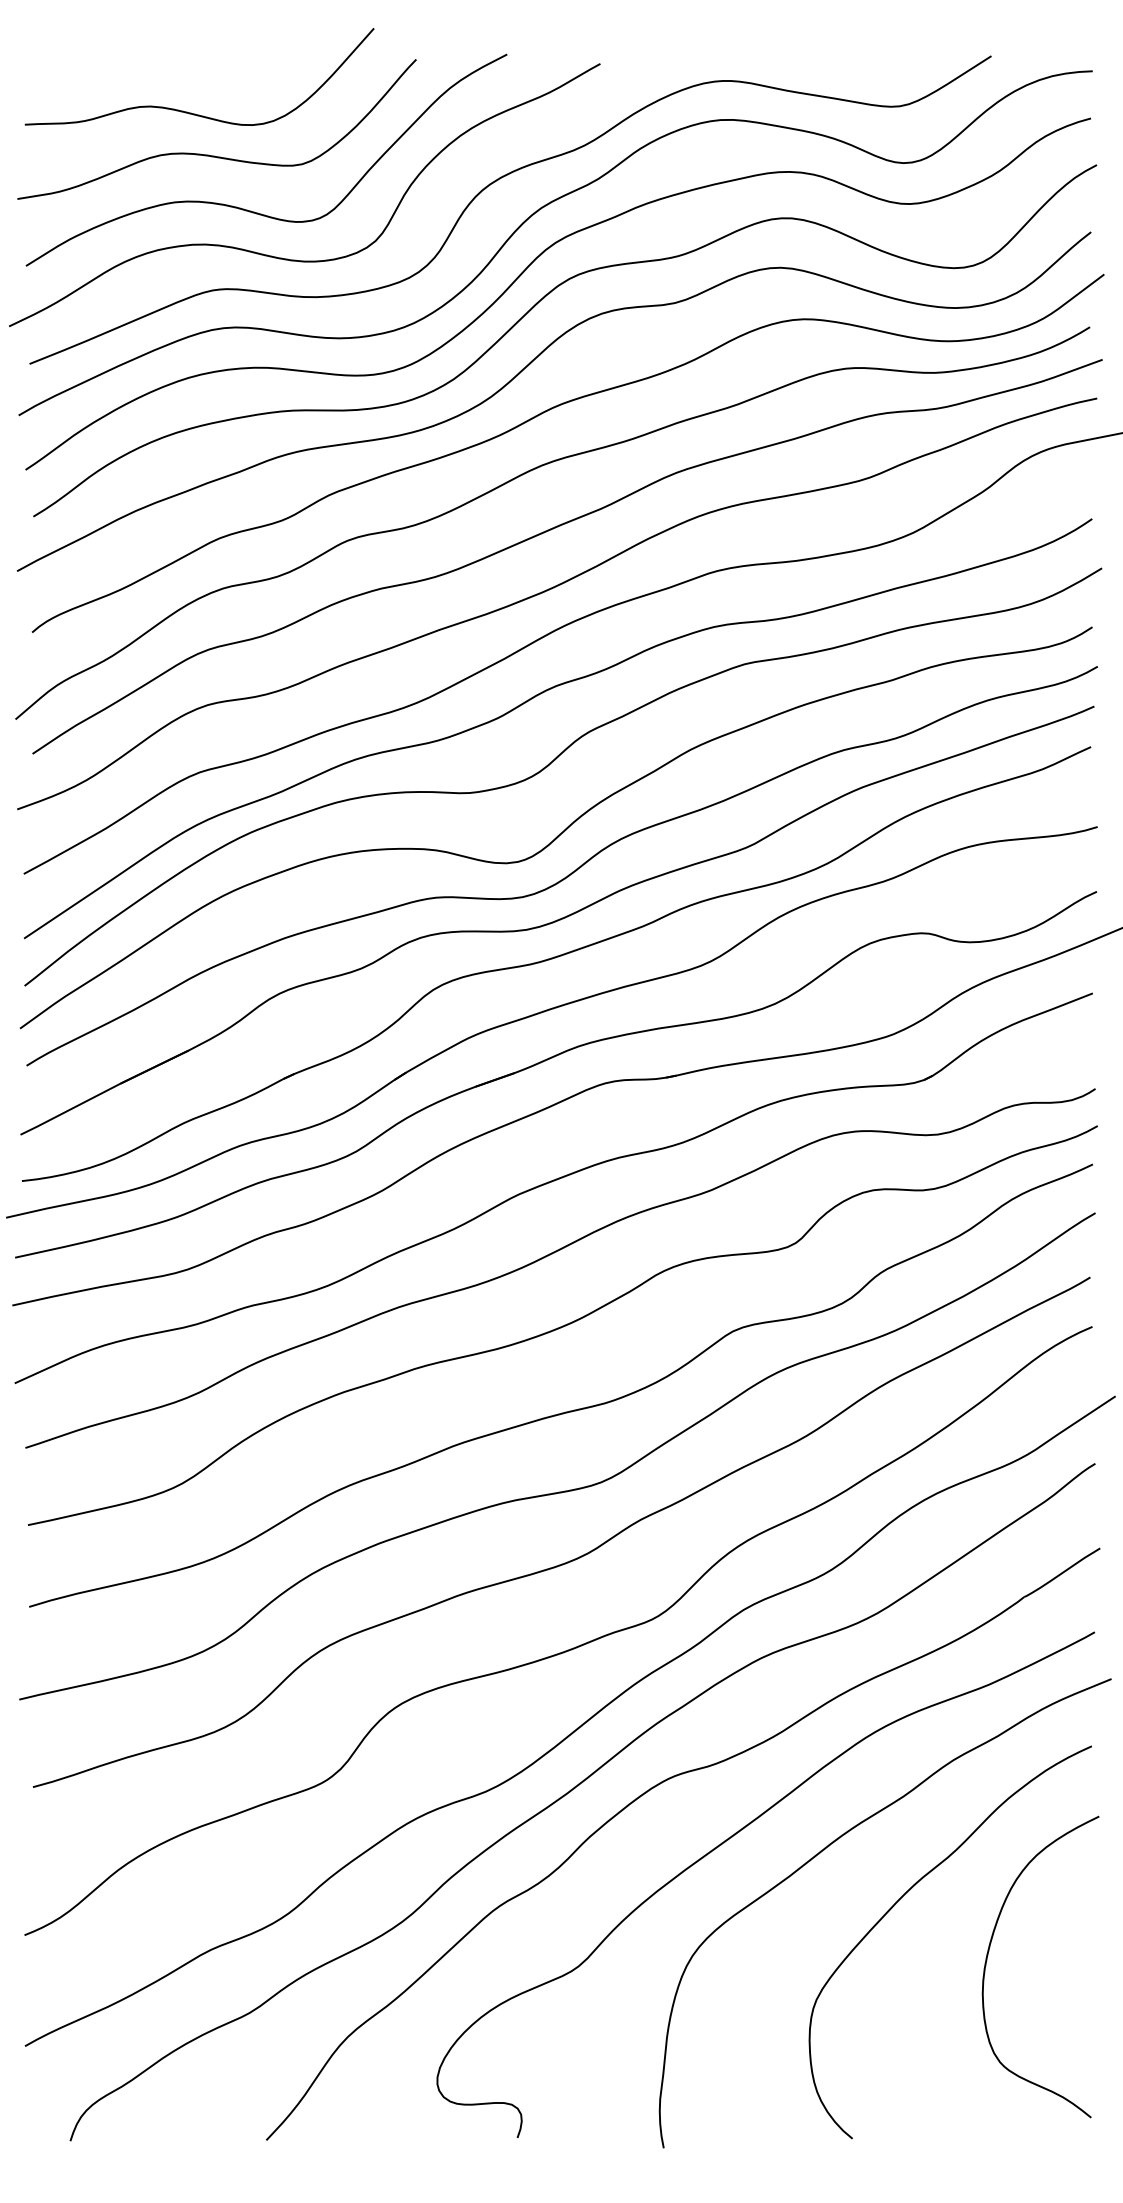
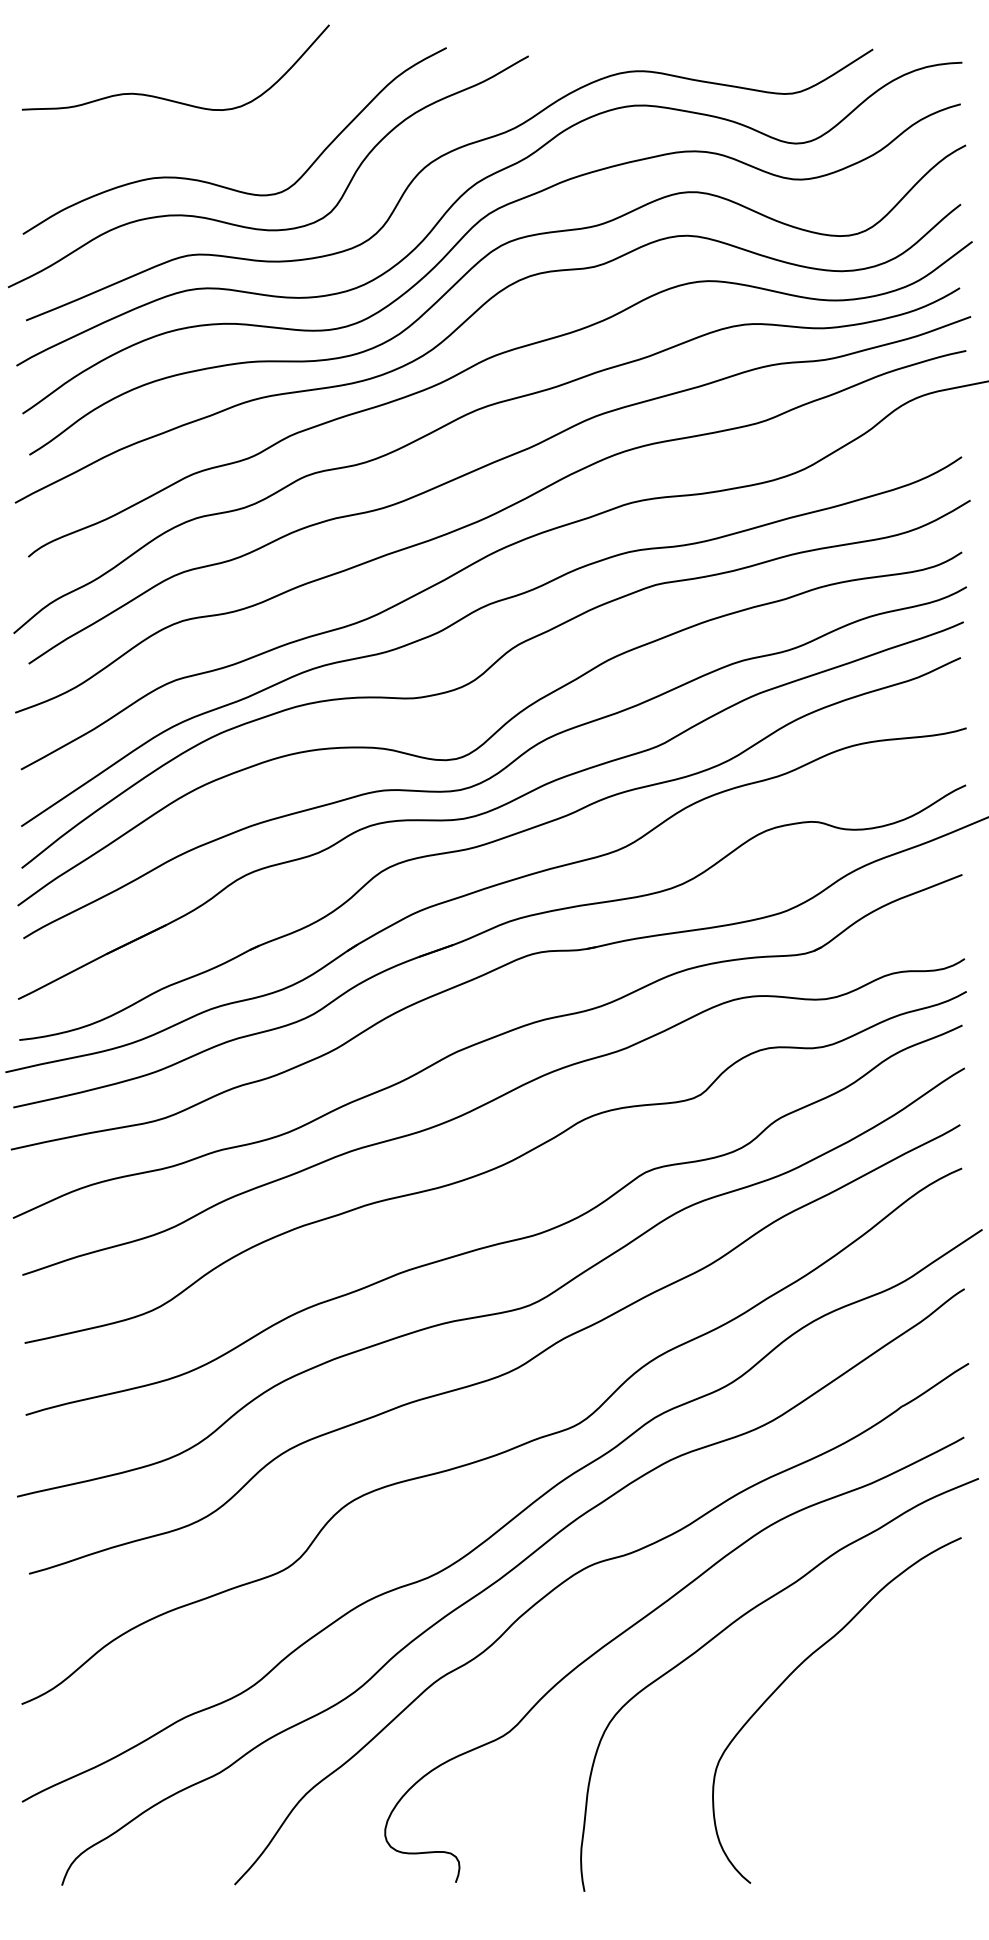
curve: (212, 155) -> (187, 136), removed
curve: (988, 1957) -> (870, 1723), removed

